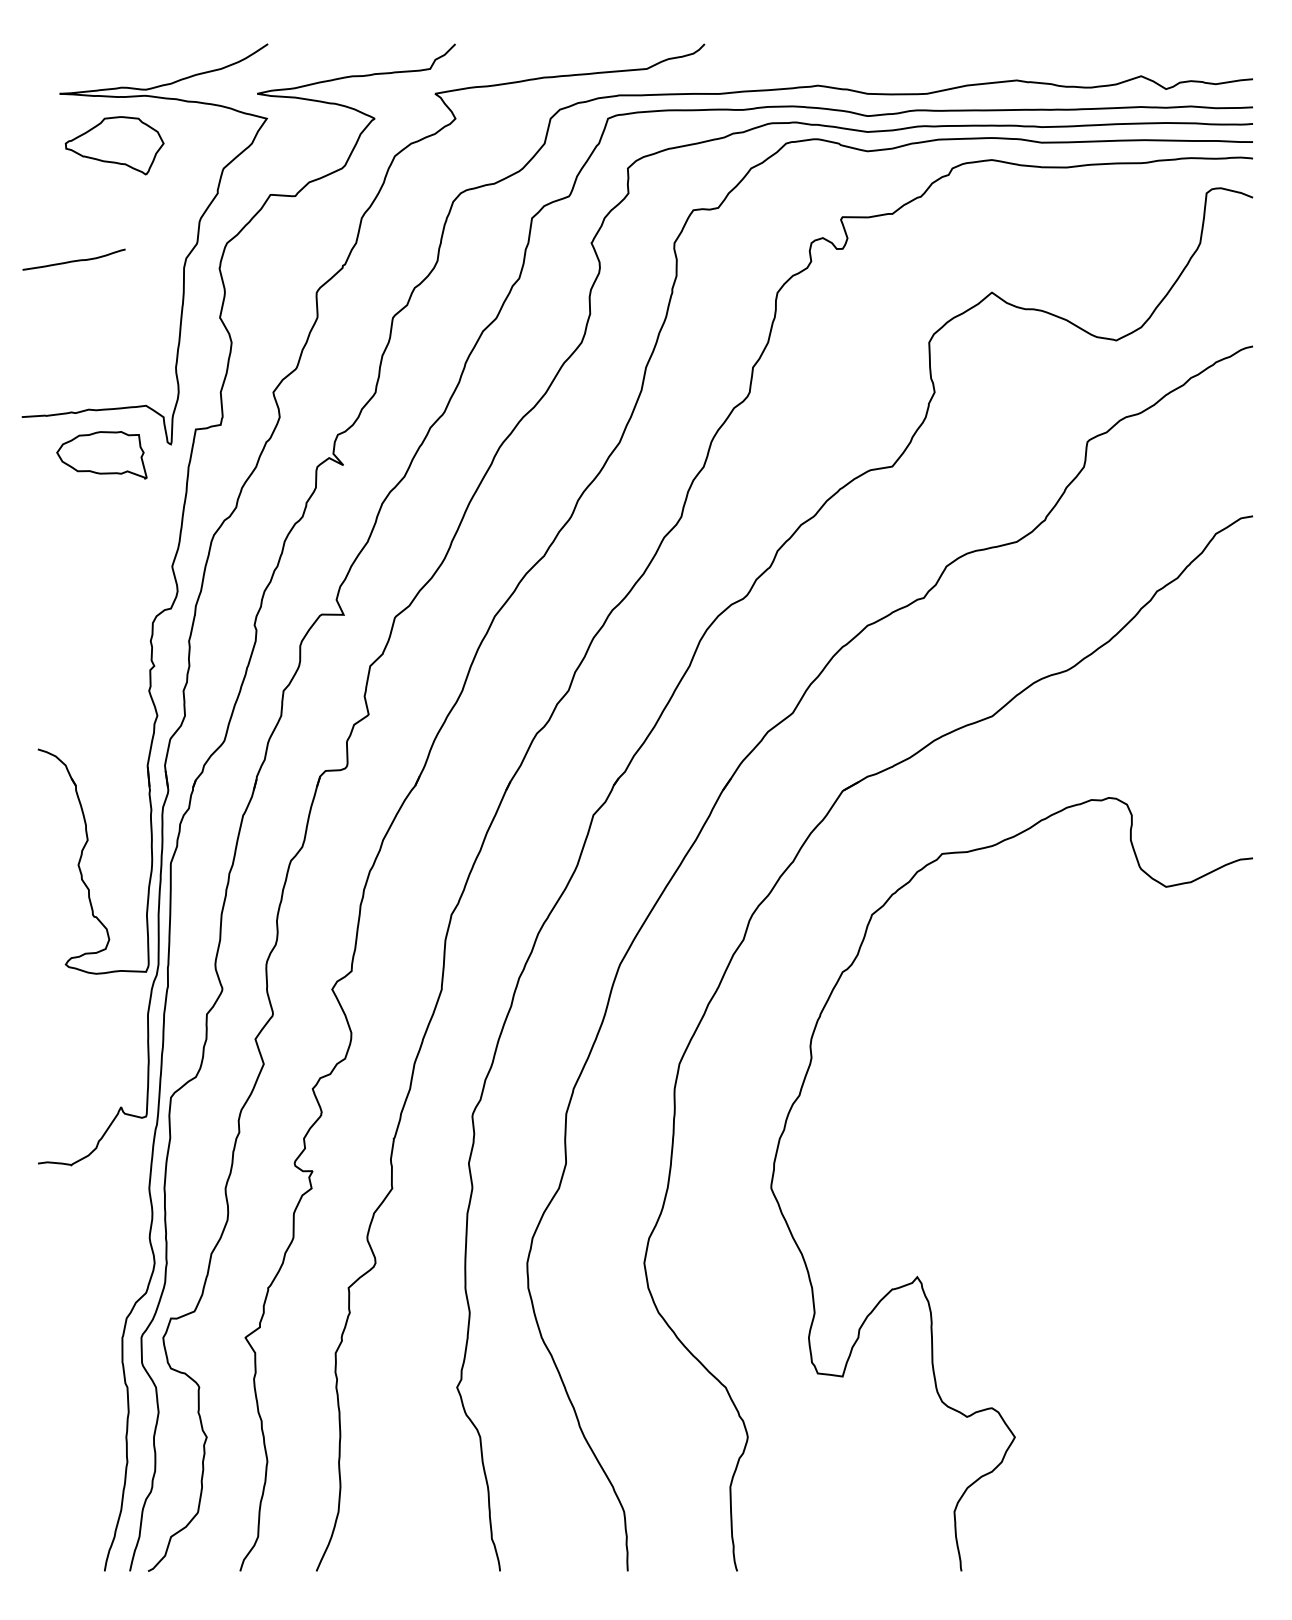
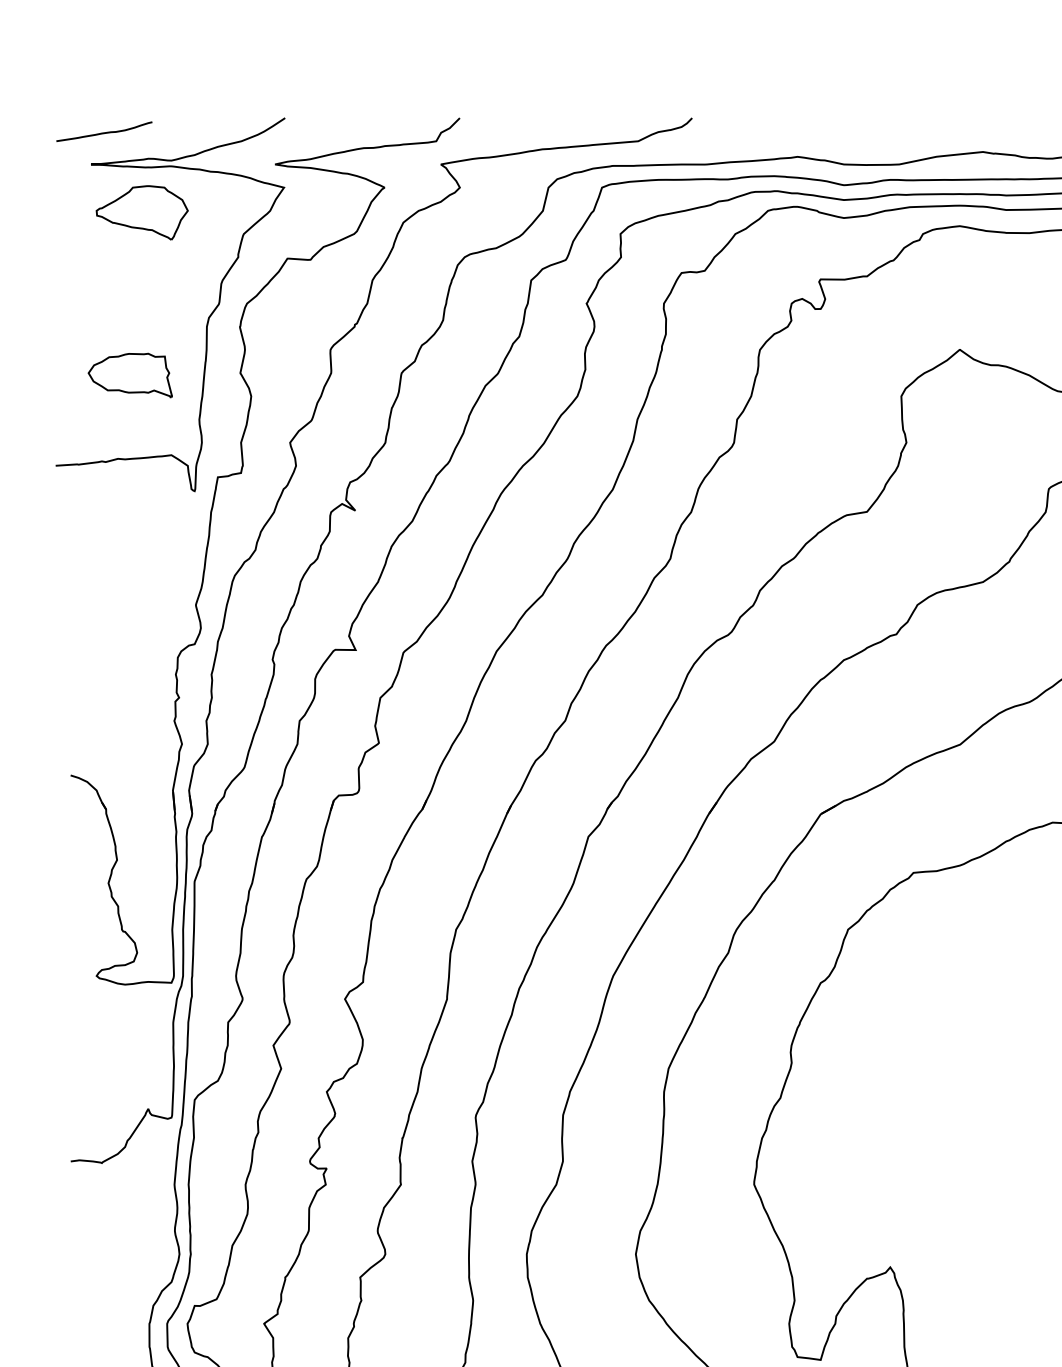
curve: (73, 260) -> (103, 132), moved
part: (101, 455) -> (129, 375), moved

